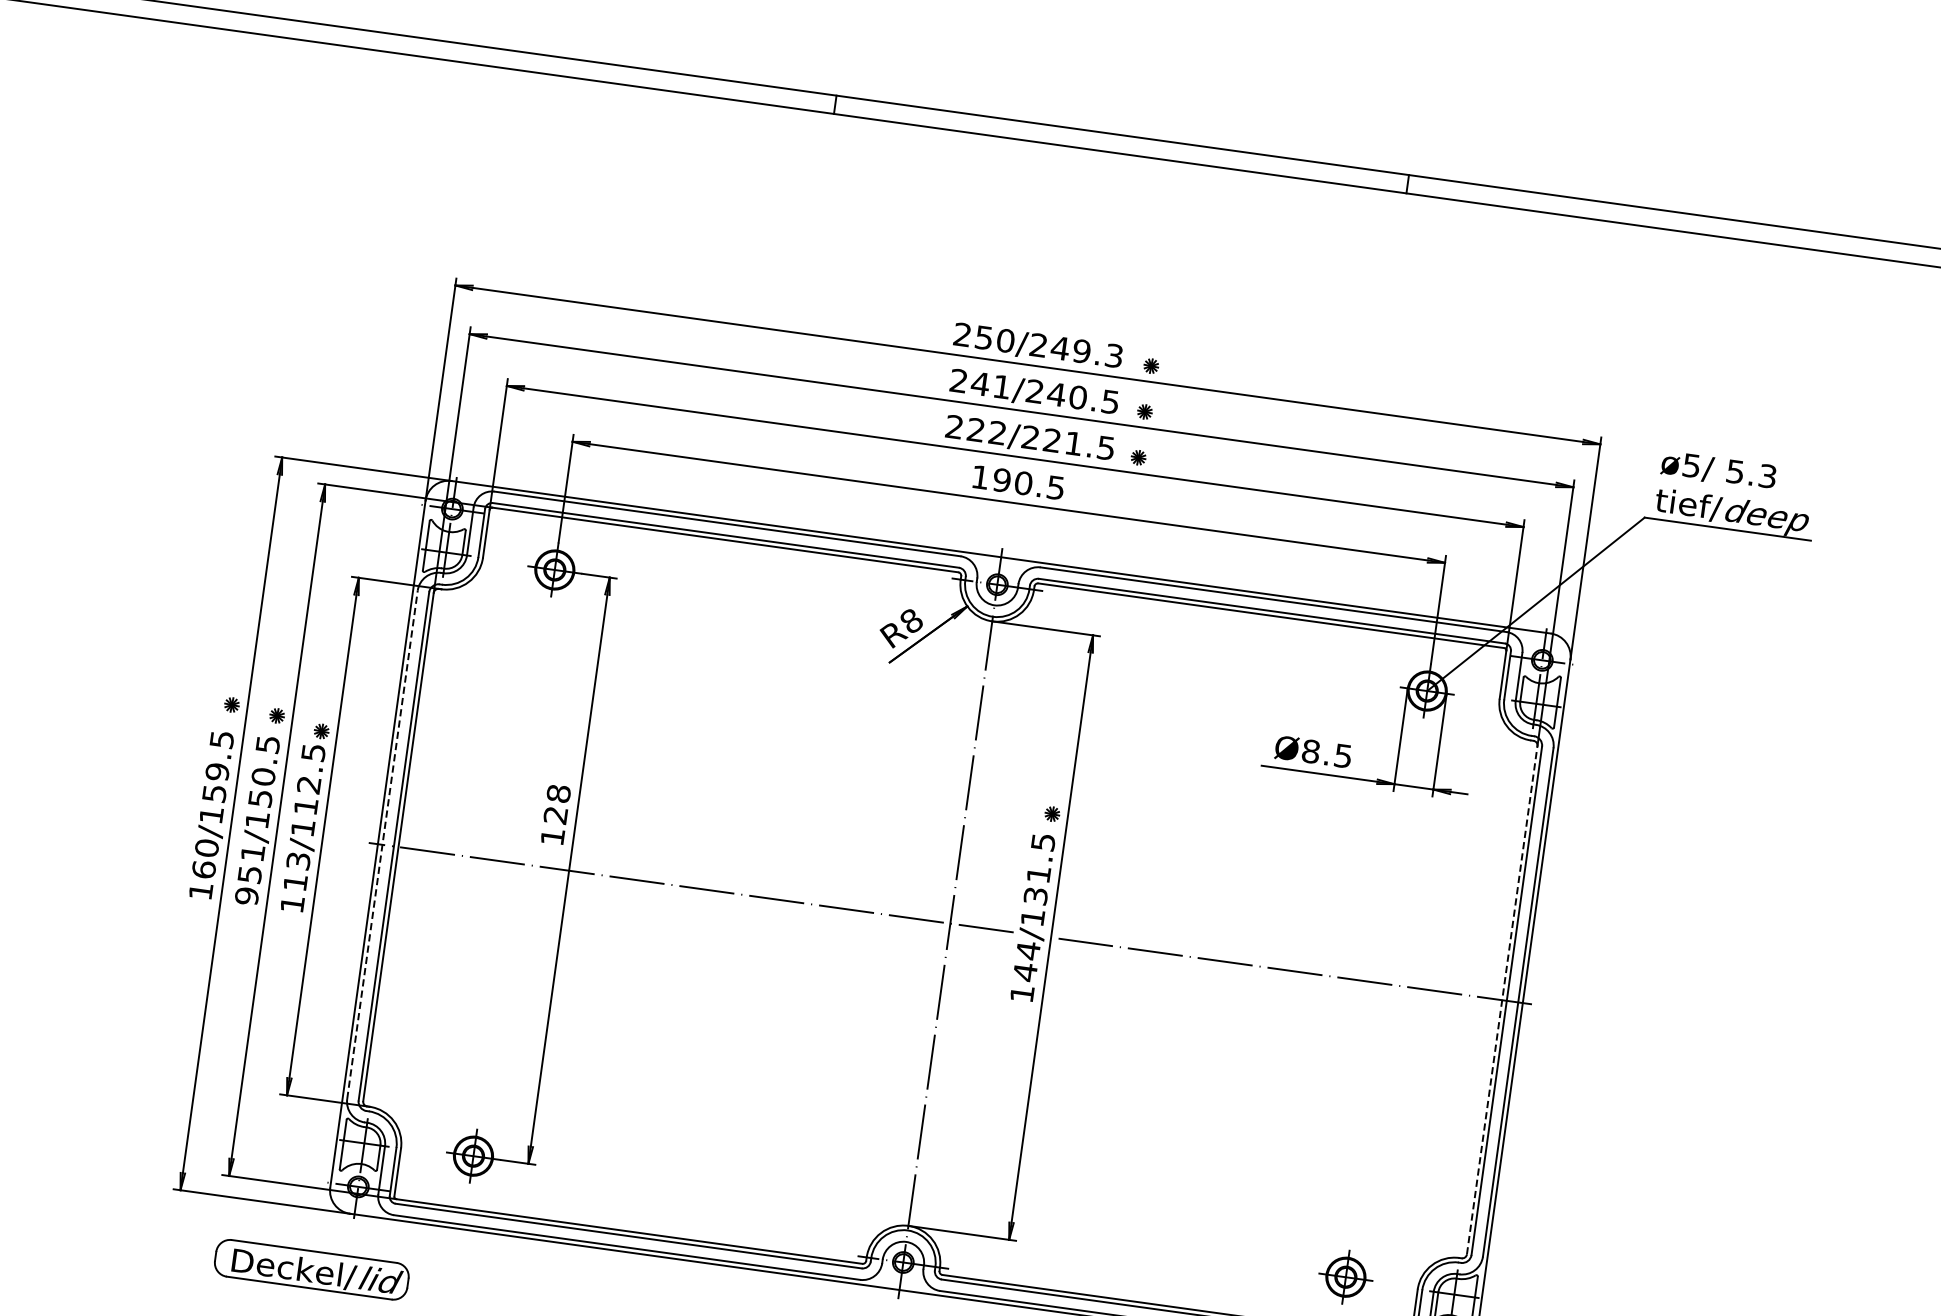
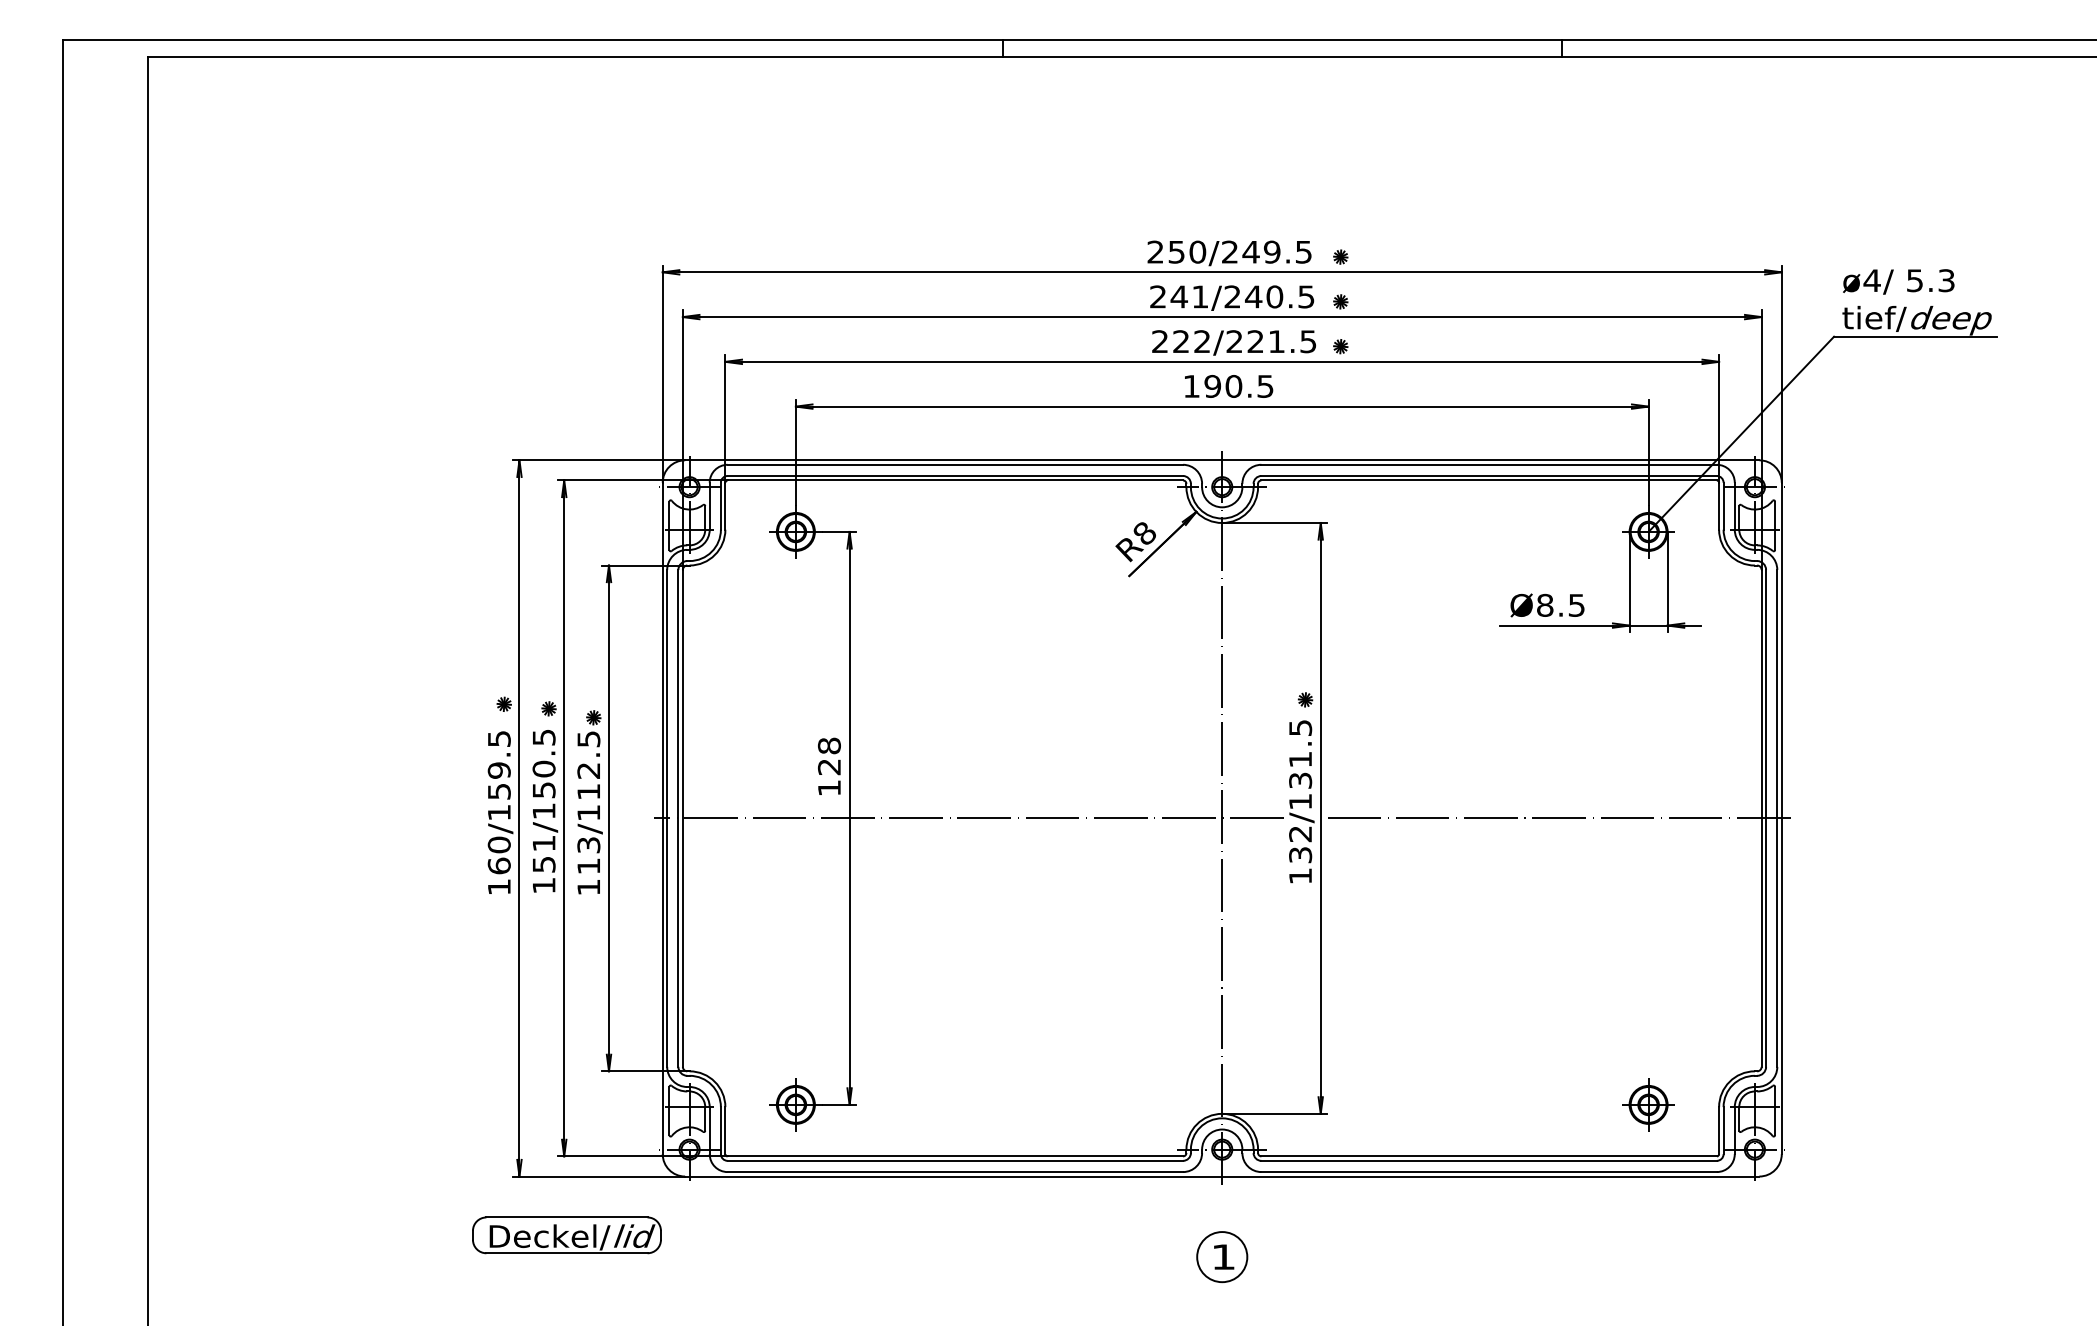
text: (1113, 355) -> (1303, 251), 250/249.3 -> 250/249.5
text: (1690, 465) -> (1871, 280), ø5/ -> ø4/
line: (382, 843) -> (667, 817), dashed -> solid
text: (246, 895) -> (543, 885), 951/150.5 -> 151/150.5
text: (1026, 961) -> (1300, 844), 144/131.5 -> 132/131.5
line: (1502, 999) -> (1761, 817), dashed -> solid
part: (311, 1269) -> (566, 1235), moved

